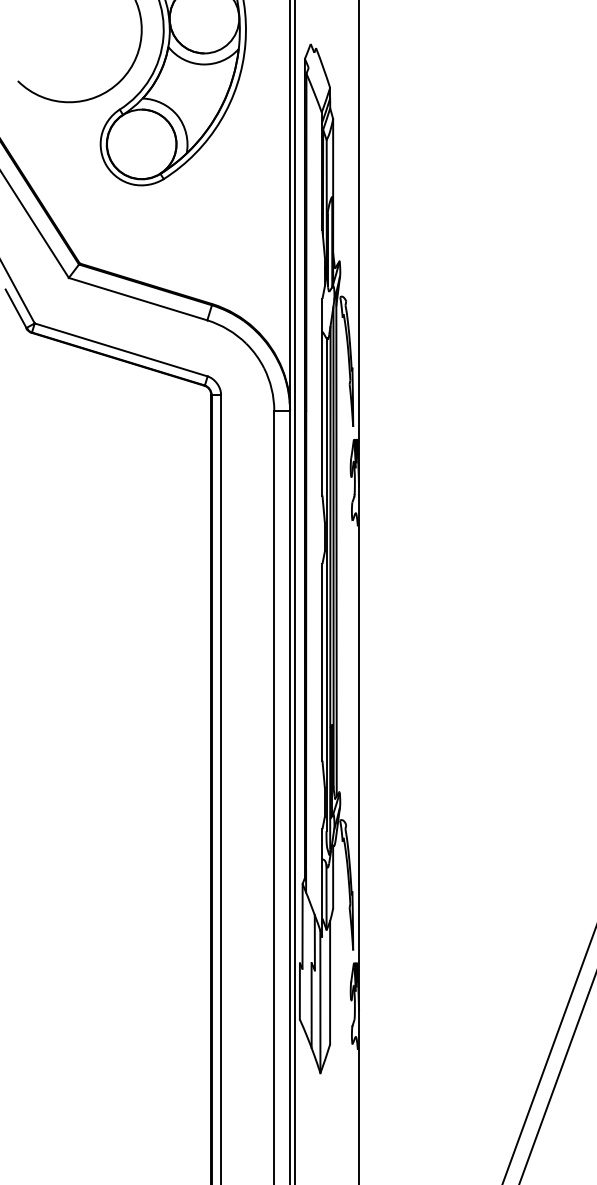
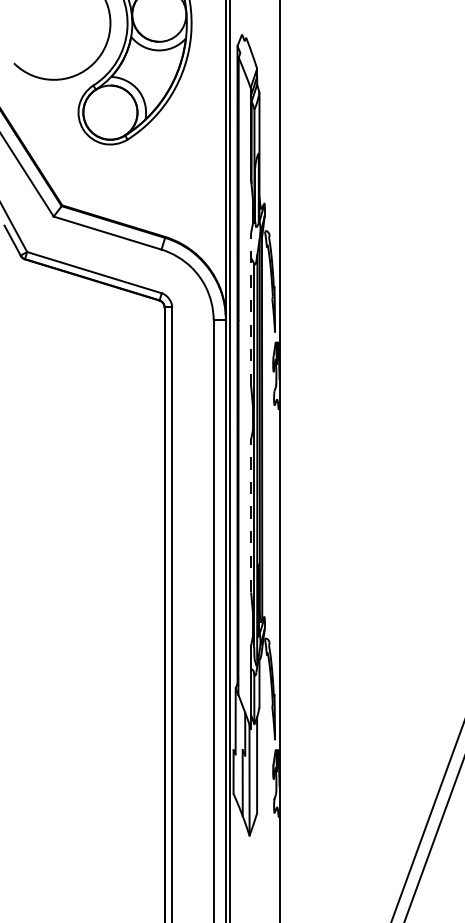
line: (322, 396) -> (251, 308), solid -> dashed
line: (322, 661) -> (251, 515), solid -> dashed

